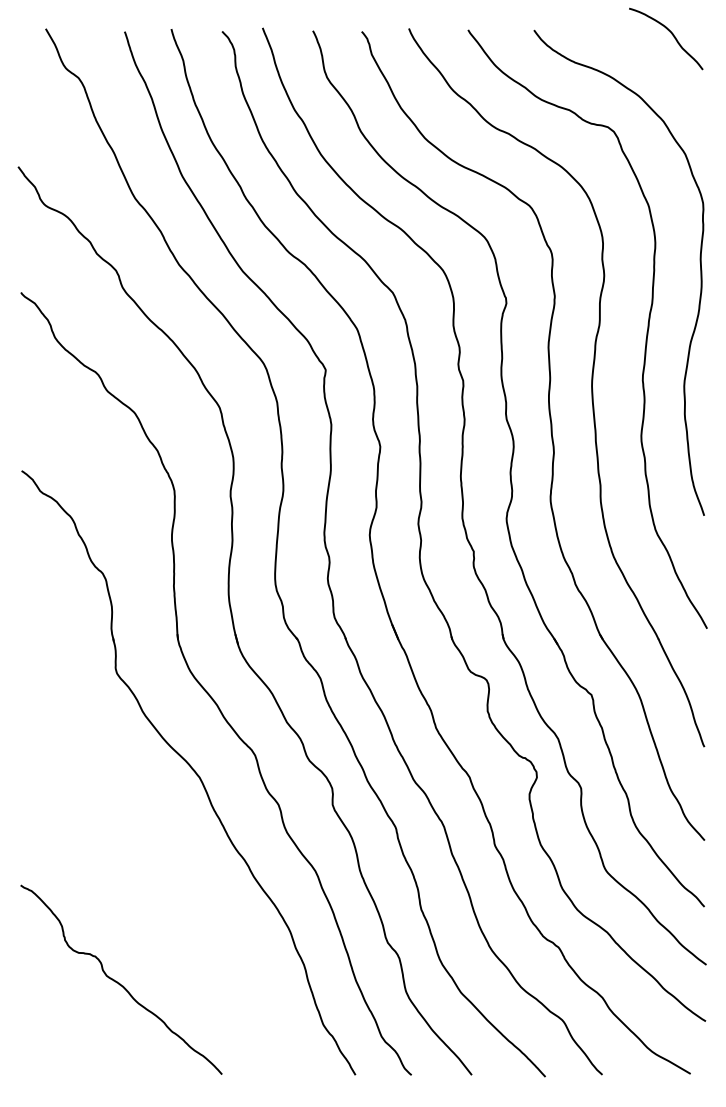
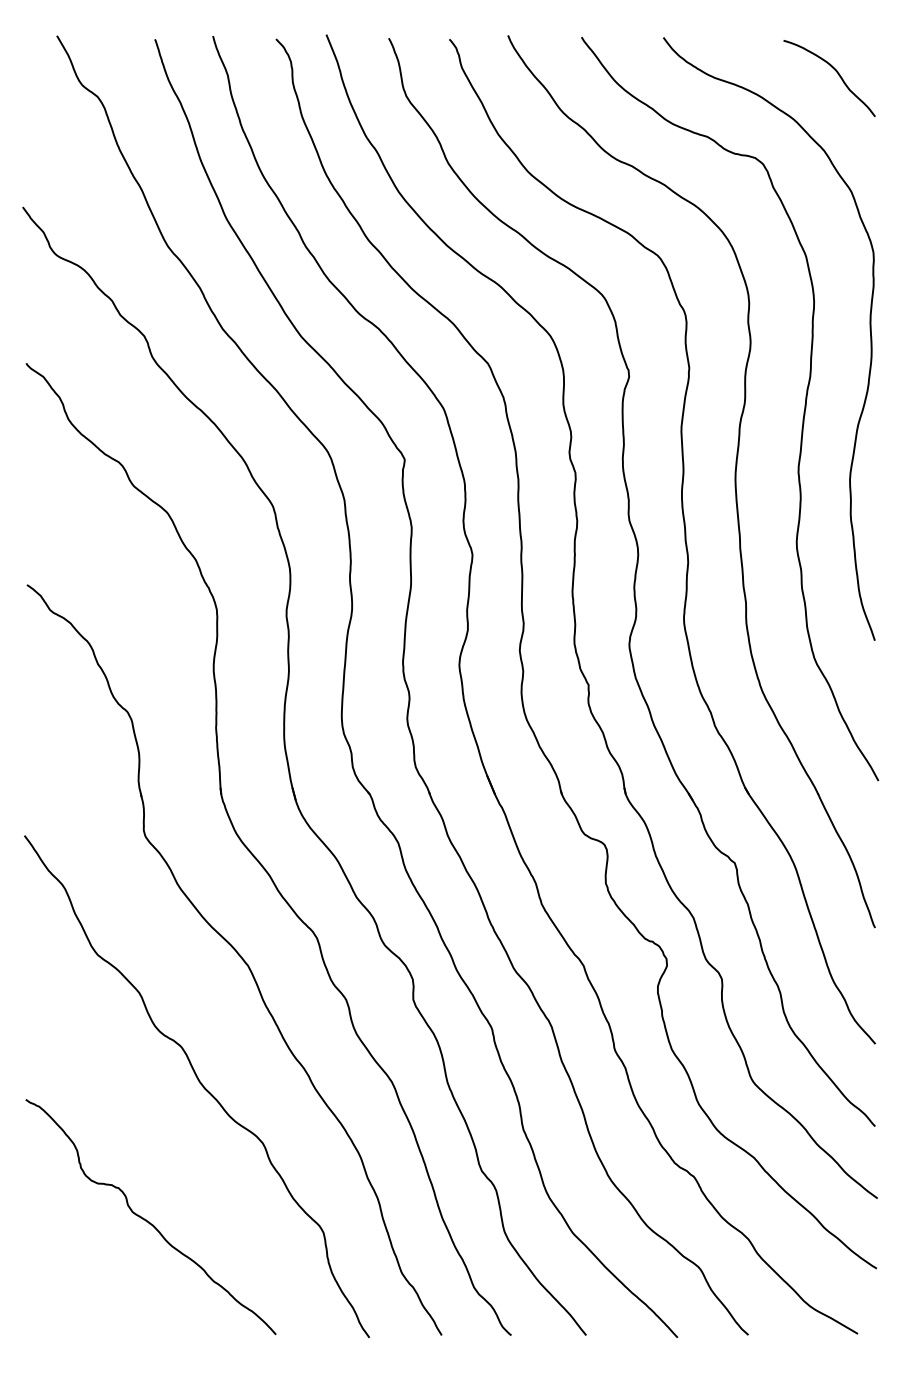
curve: (672, 35) -> (837, 74), moved
curve: (160, 872) -> (199, 1083), added

